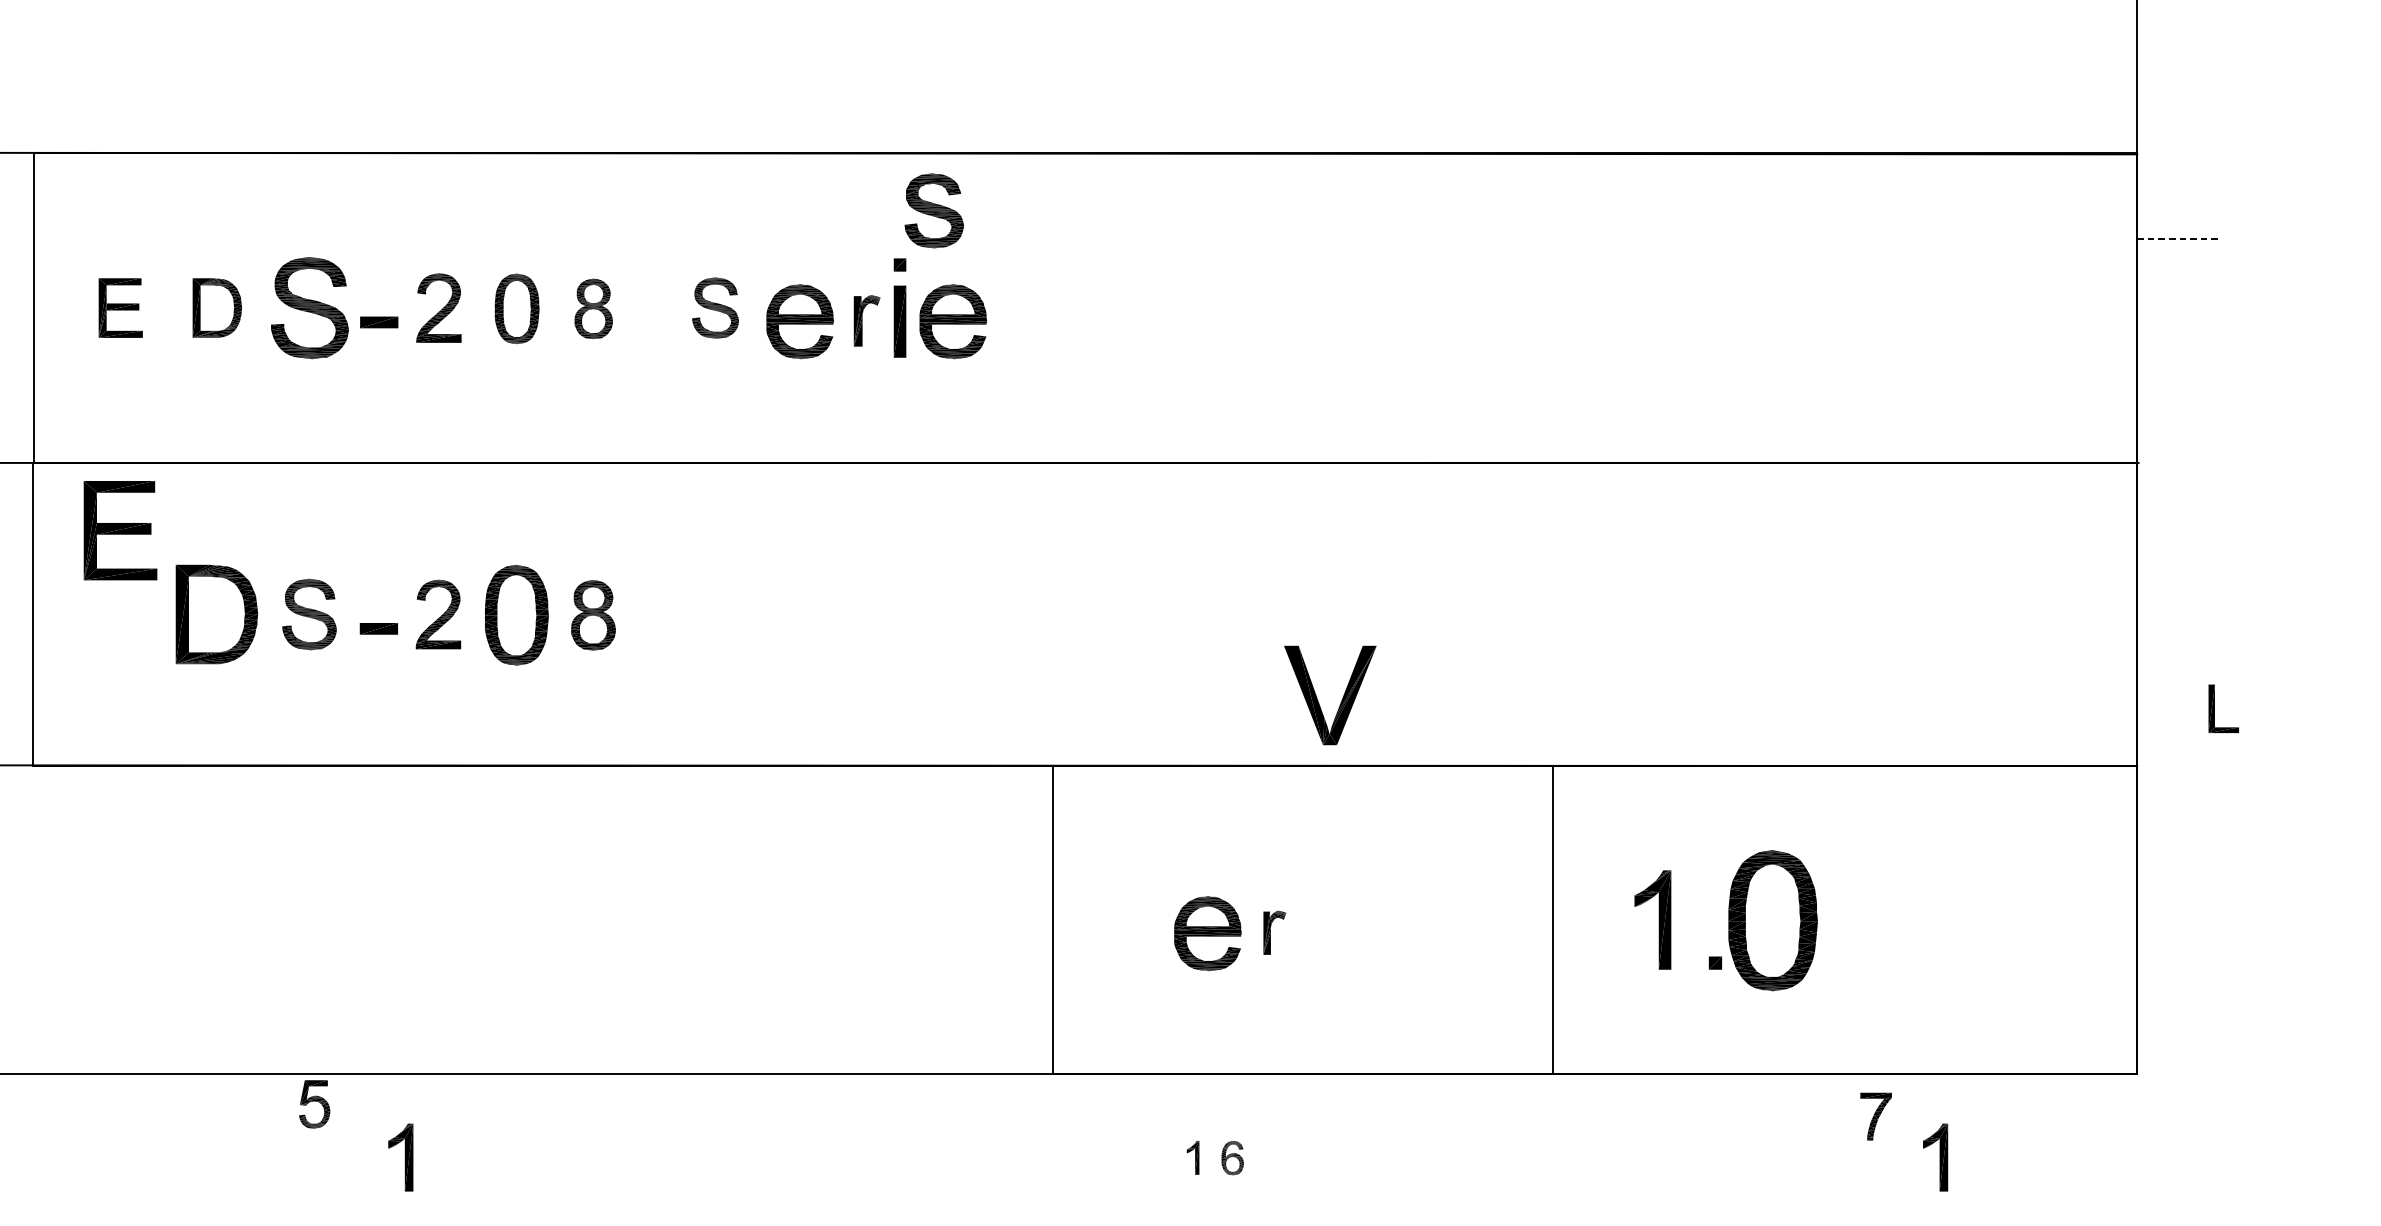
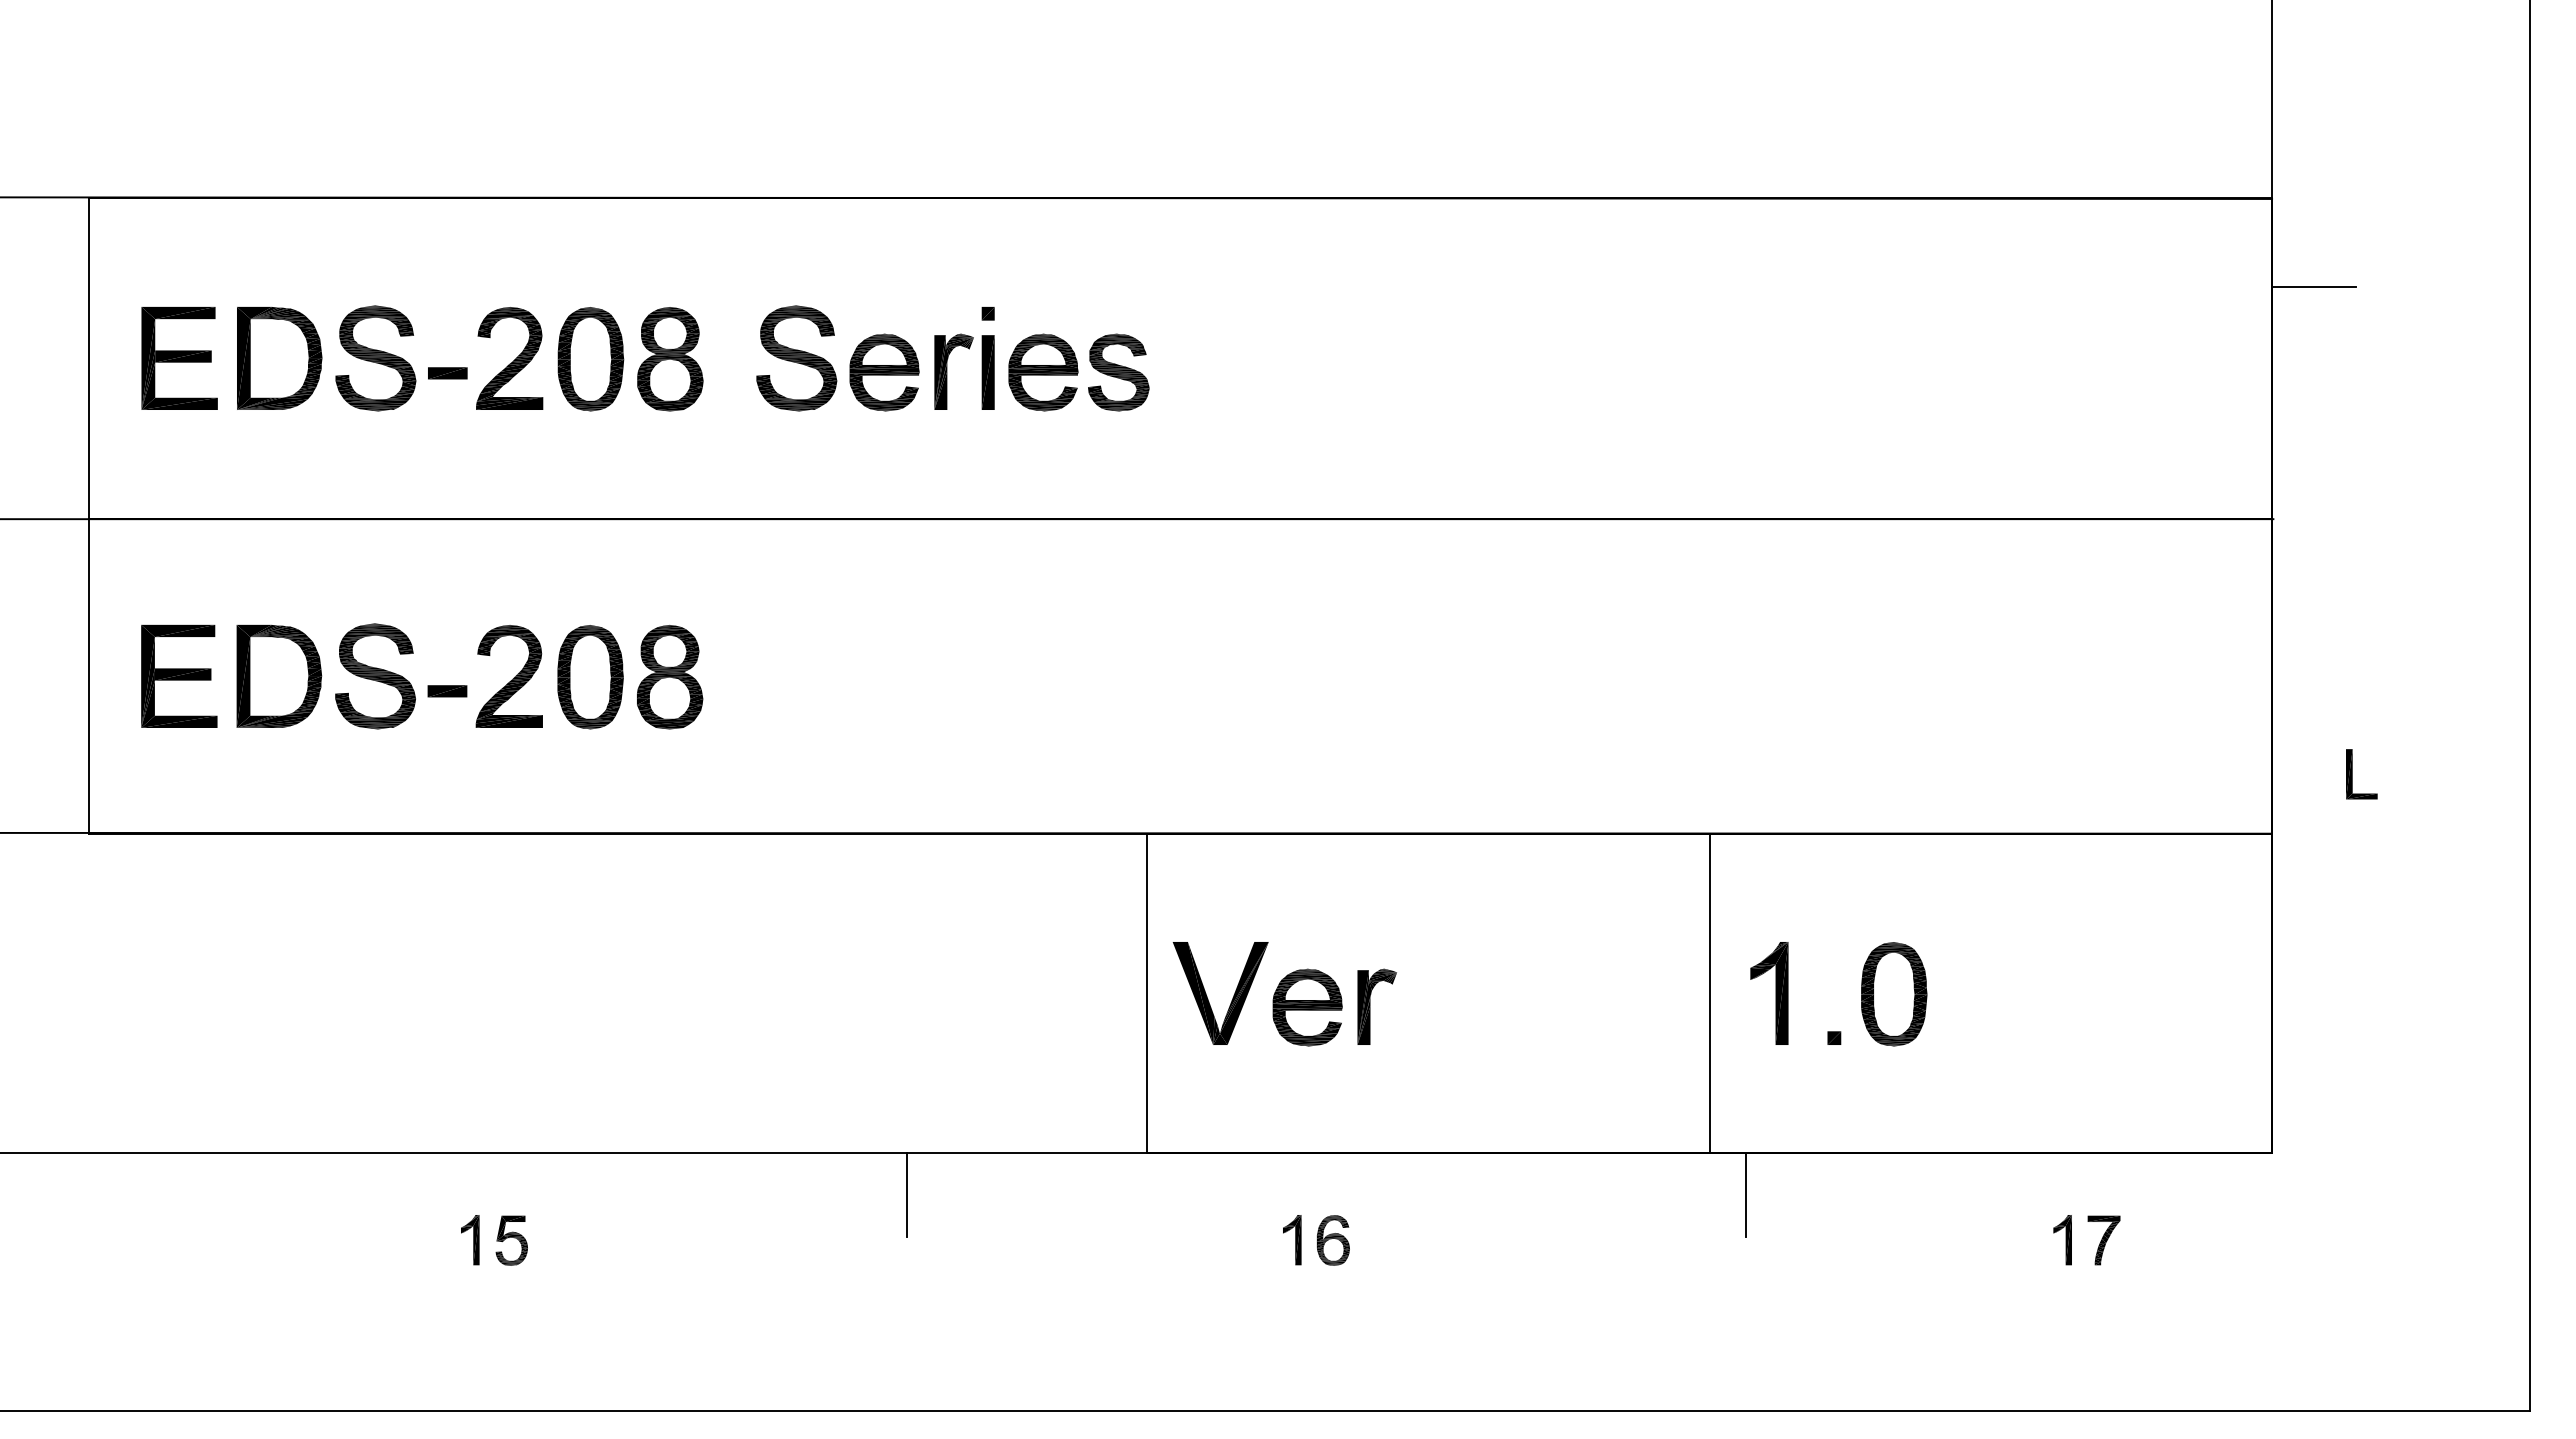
part: (934, 210) -> (1118, 372), moved
line: (2177, 238) -> (2313, 286), dashed -> solid
part: (120, 308) -> (179, 358), size x1.67
part: (217, 308) -> (279, 358), size x1.67
part: (438, 308) -> (509, 358), size x1.43
part: (715, 308) -> (796, 358), size x1.67
part: (516, 309) -> (590, 359), size x1.43
part: (593, 309) -> (670, 359), size x1.67
part: (866, 320) -> (953, 371), size x1.43
part: (120, 529) -> (179, 675), moved
part: (309, 614) -> (375, 676), size x1.43
part: (437, 614) -> (508, 676), size x1.43
part: (593, 615) -> (670, 677), size x1.43
part: (1341, 699) -> (1232, 997), moved
line: (1552, 920) -> (1709, 993), moved
part: (1773, 921) -> (1894, 994), size x0.71
part: (1274, 932) -> (1376, 1006), size x1.67
part: (314, 1104) -> (511, 1240), moved
line: (821, 1113) -> (906, 1194), added
line: (1629, 1113) -> (1745, 1194), added
part: (1875, 1116) -> (2103, 1240), moved
part: (401, 1158) -> (470, 1240), size x0.71
part: (1193, 1158) -> (1292, 1240), size x1.43
part: (1232, 1158) -> (1333, 1240), size x1.43
part: (1935, 1158) -> (2062, 1240), size x0.71

